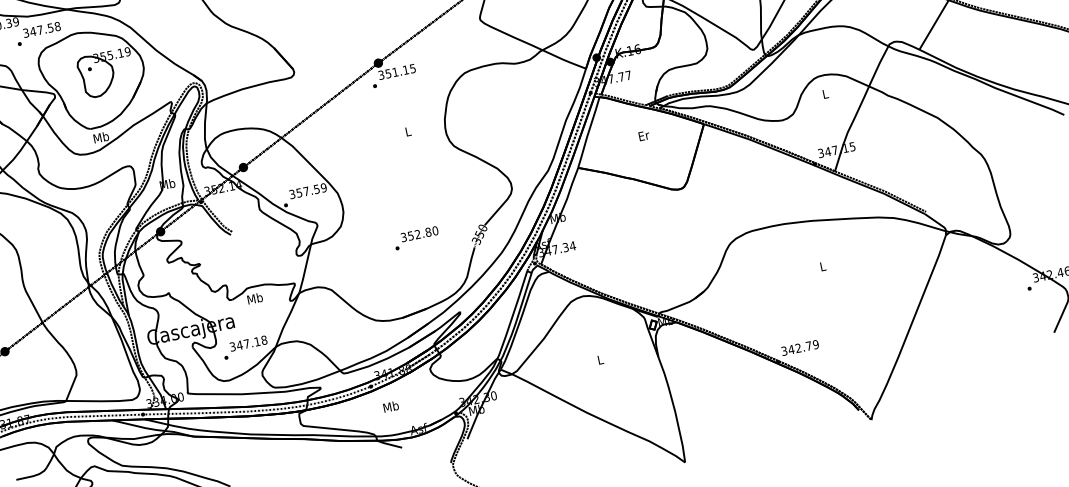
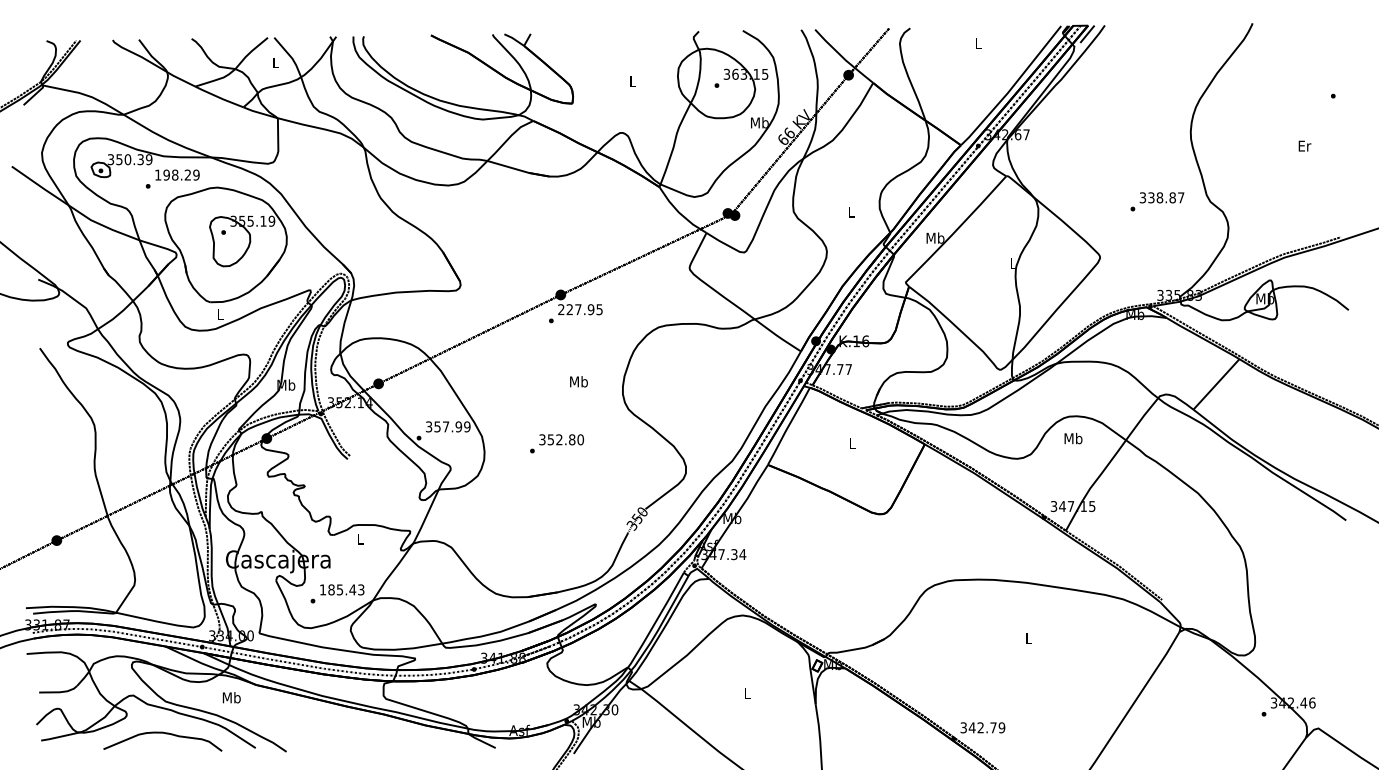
text: (41, 29) -> (177, 174), 347.58 -> 198.29
text: (393, 72) -> (576, 309), 351.15 -> 227.95
text: (825, 93) -> (1073, 438), L -> Mb
text: (407, 131) -> (578, 381), L -> Mb
text: (644, 135) -> (852, 443), Er -> L
text: (101, 137) -> (220, 314), Mb -> L
text: (316, 189) -> (458, 426), 357.59 -> 357.99
text: (416, 238) -> (556, 443), moved
text: (254, 298) -> (360, 538), Mb -> L
text: (247, 343) -> (341, 589), 347.18 -> 185.43
text: (390, 406) -> (231, 697), moved

